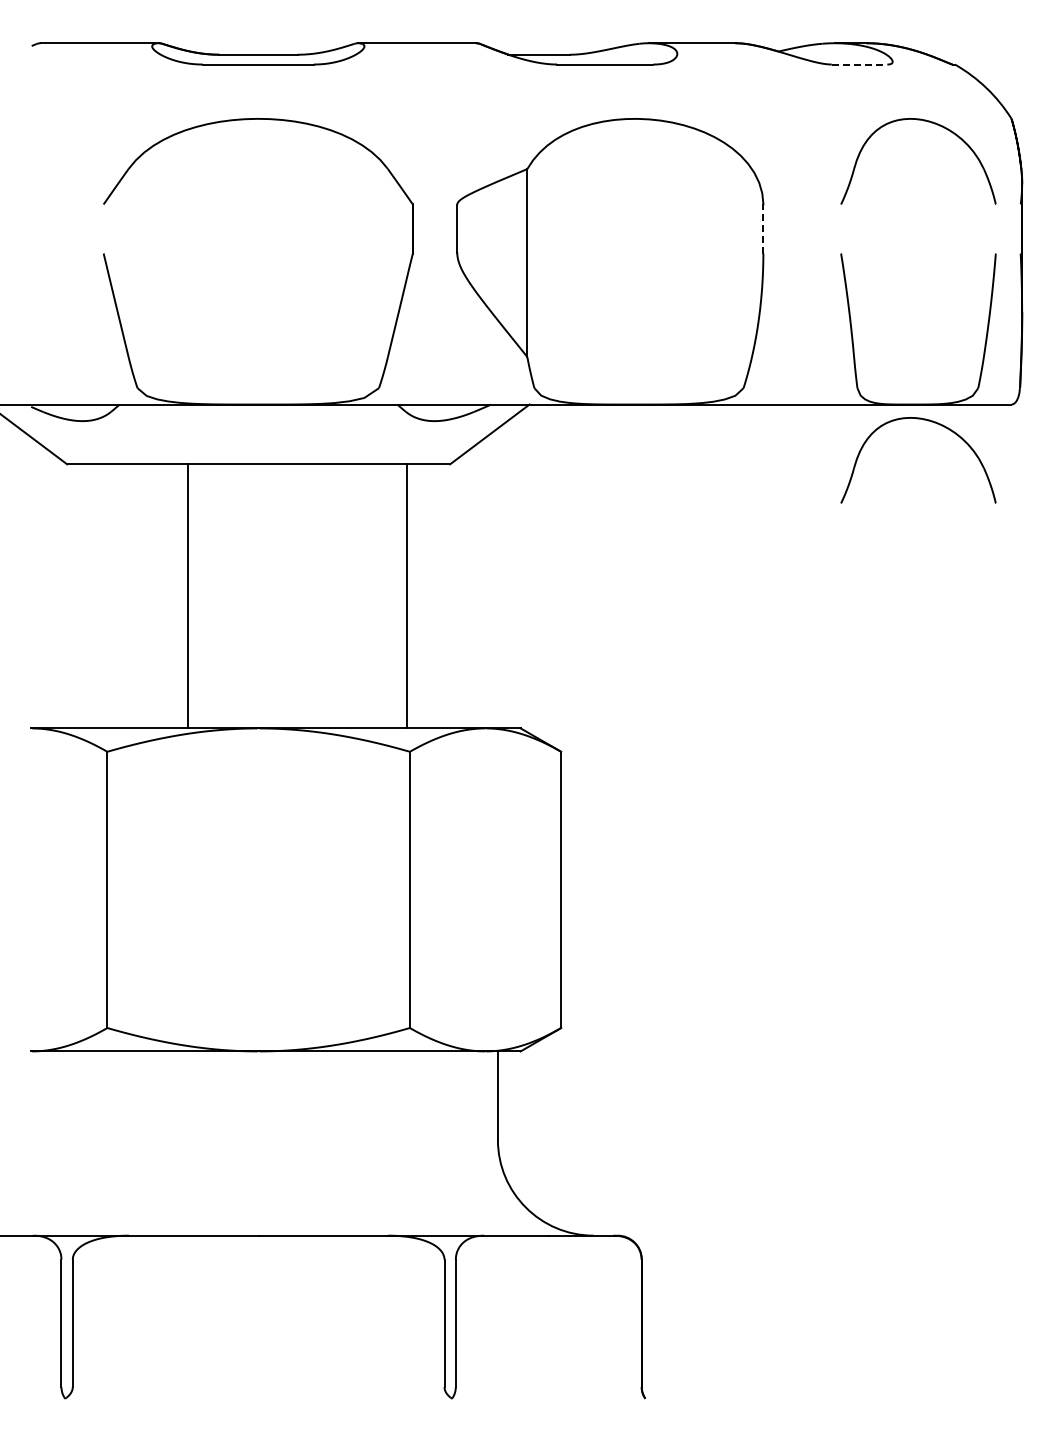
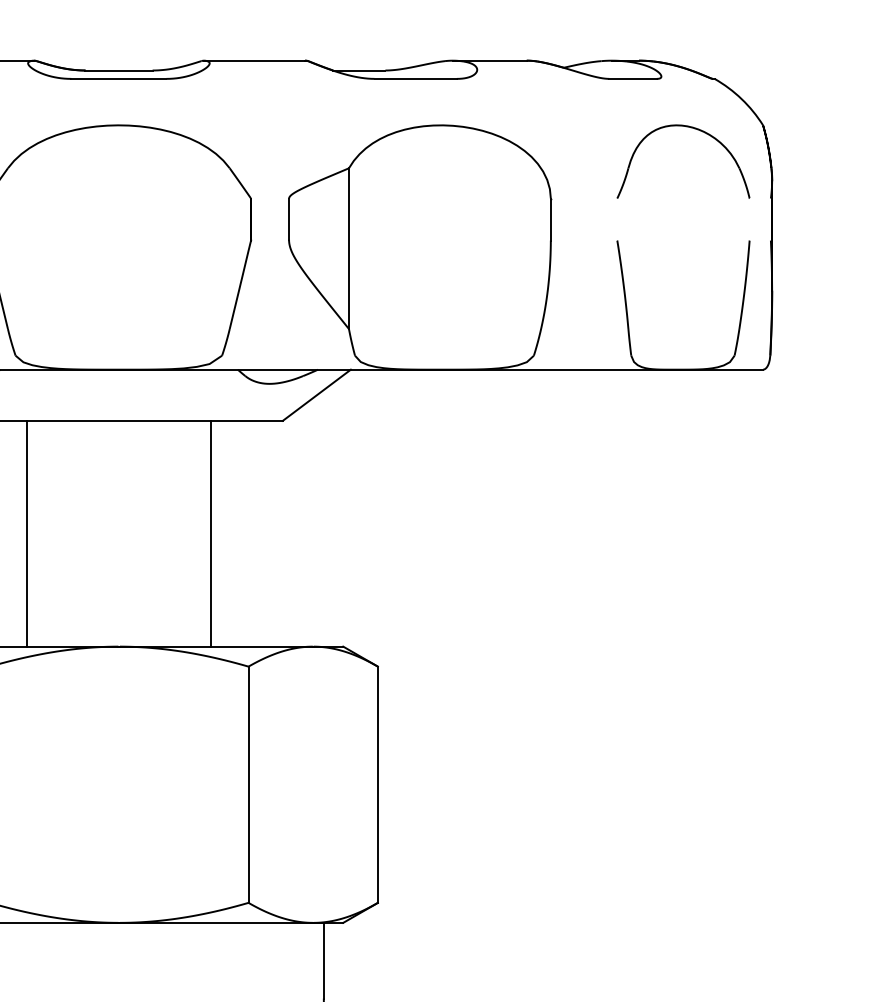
line: (859, 64) -> (633, 78), dashed -> solid
line: (763, 229) -> (550, 219), dashed -> solid
part: (931, 422) -> (694, 385), removed
line: (187, 596) -> (26, 533), moved
line: (407, 596) -> (211, 533), moved

